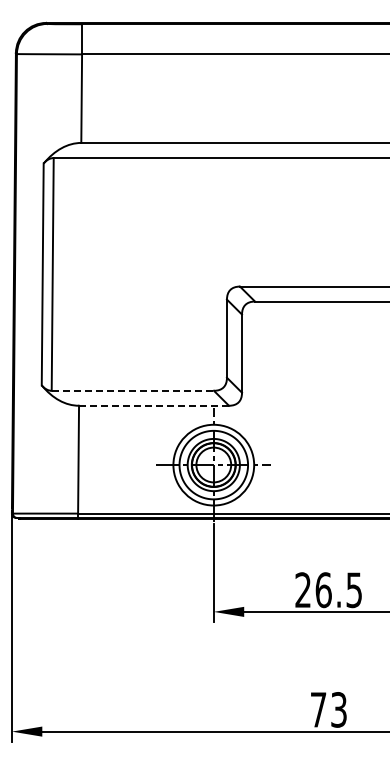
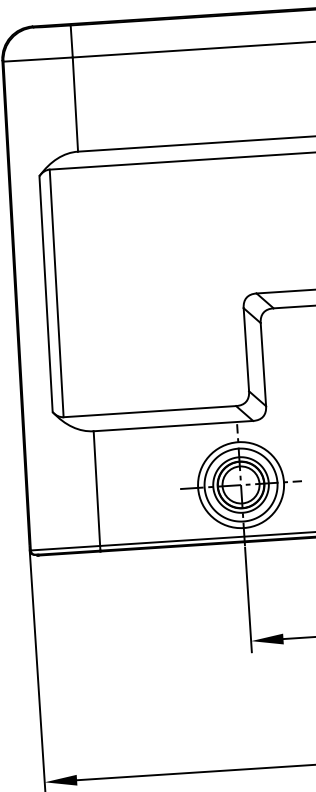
line: (133, 390) -> (150, 411), dashed -> solid
line: (154, 405) -> (173, 425), dashed -> solid

